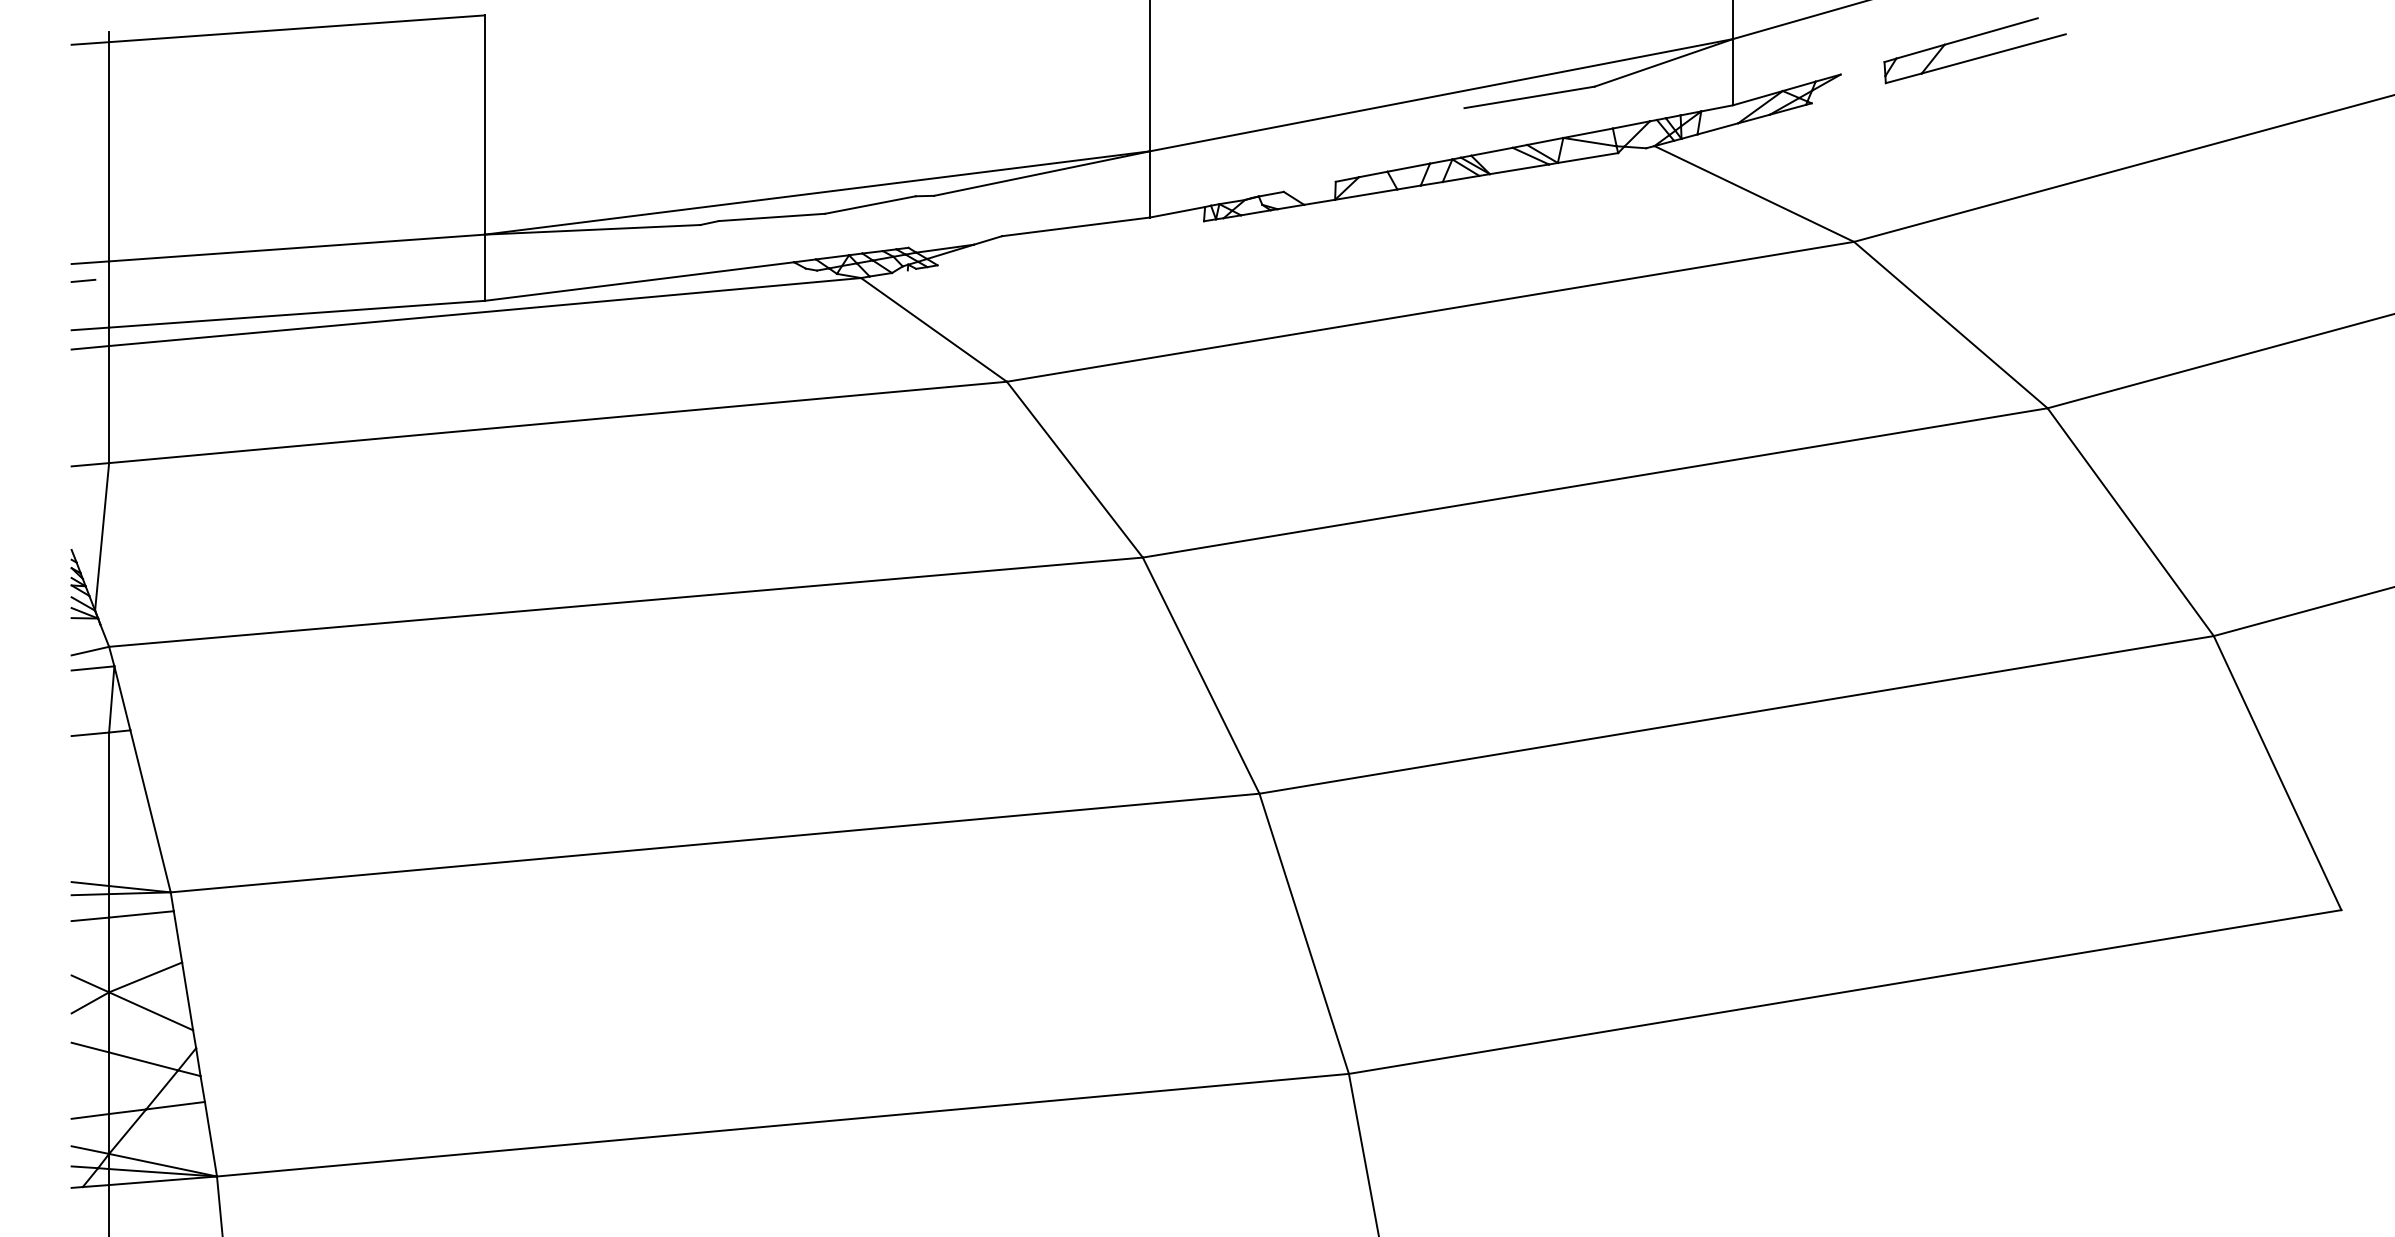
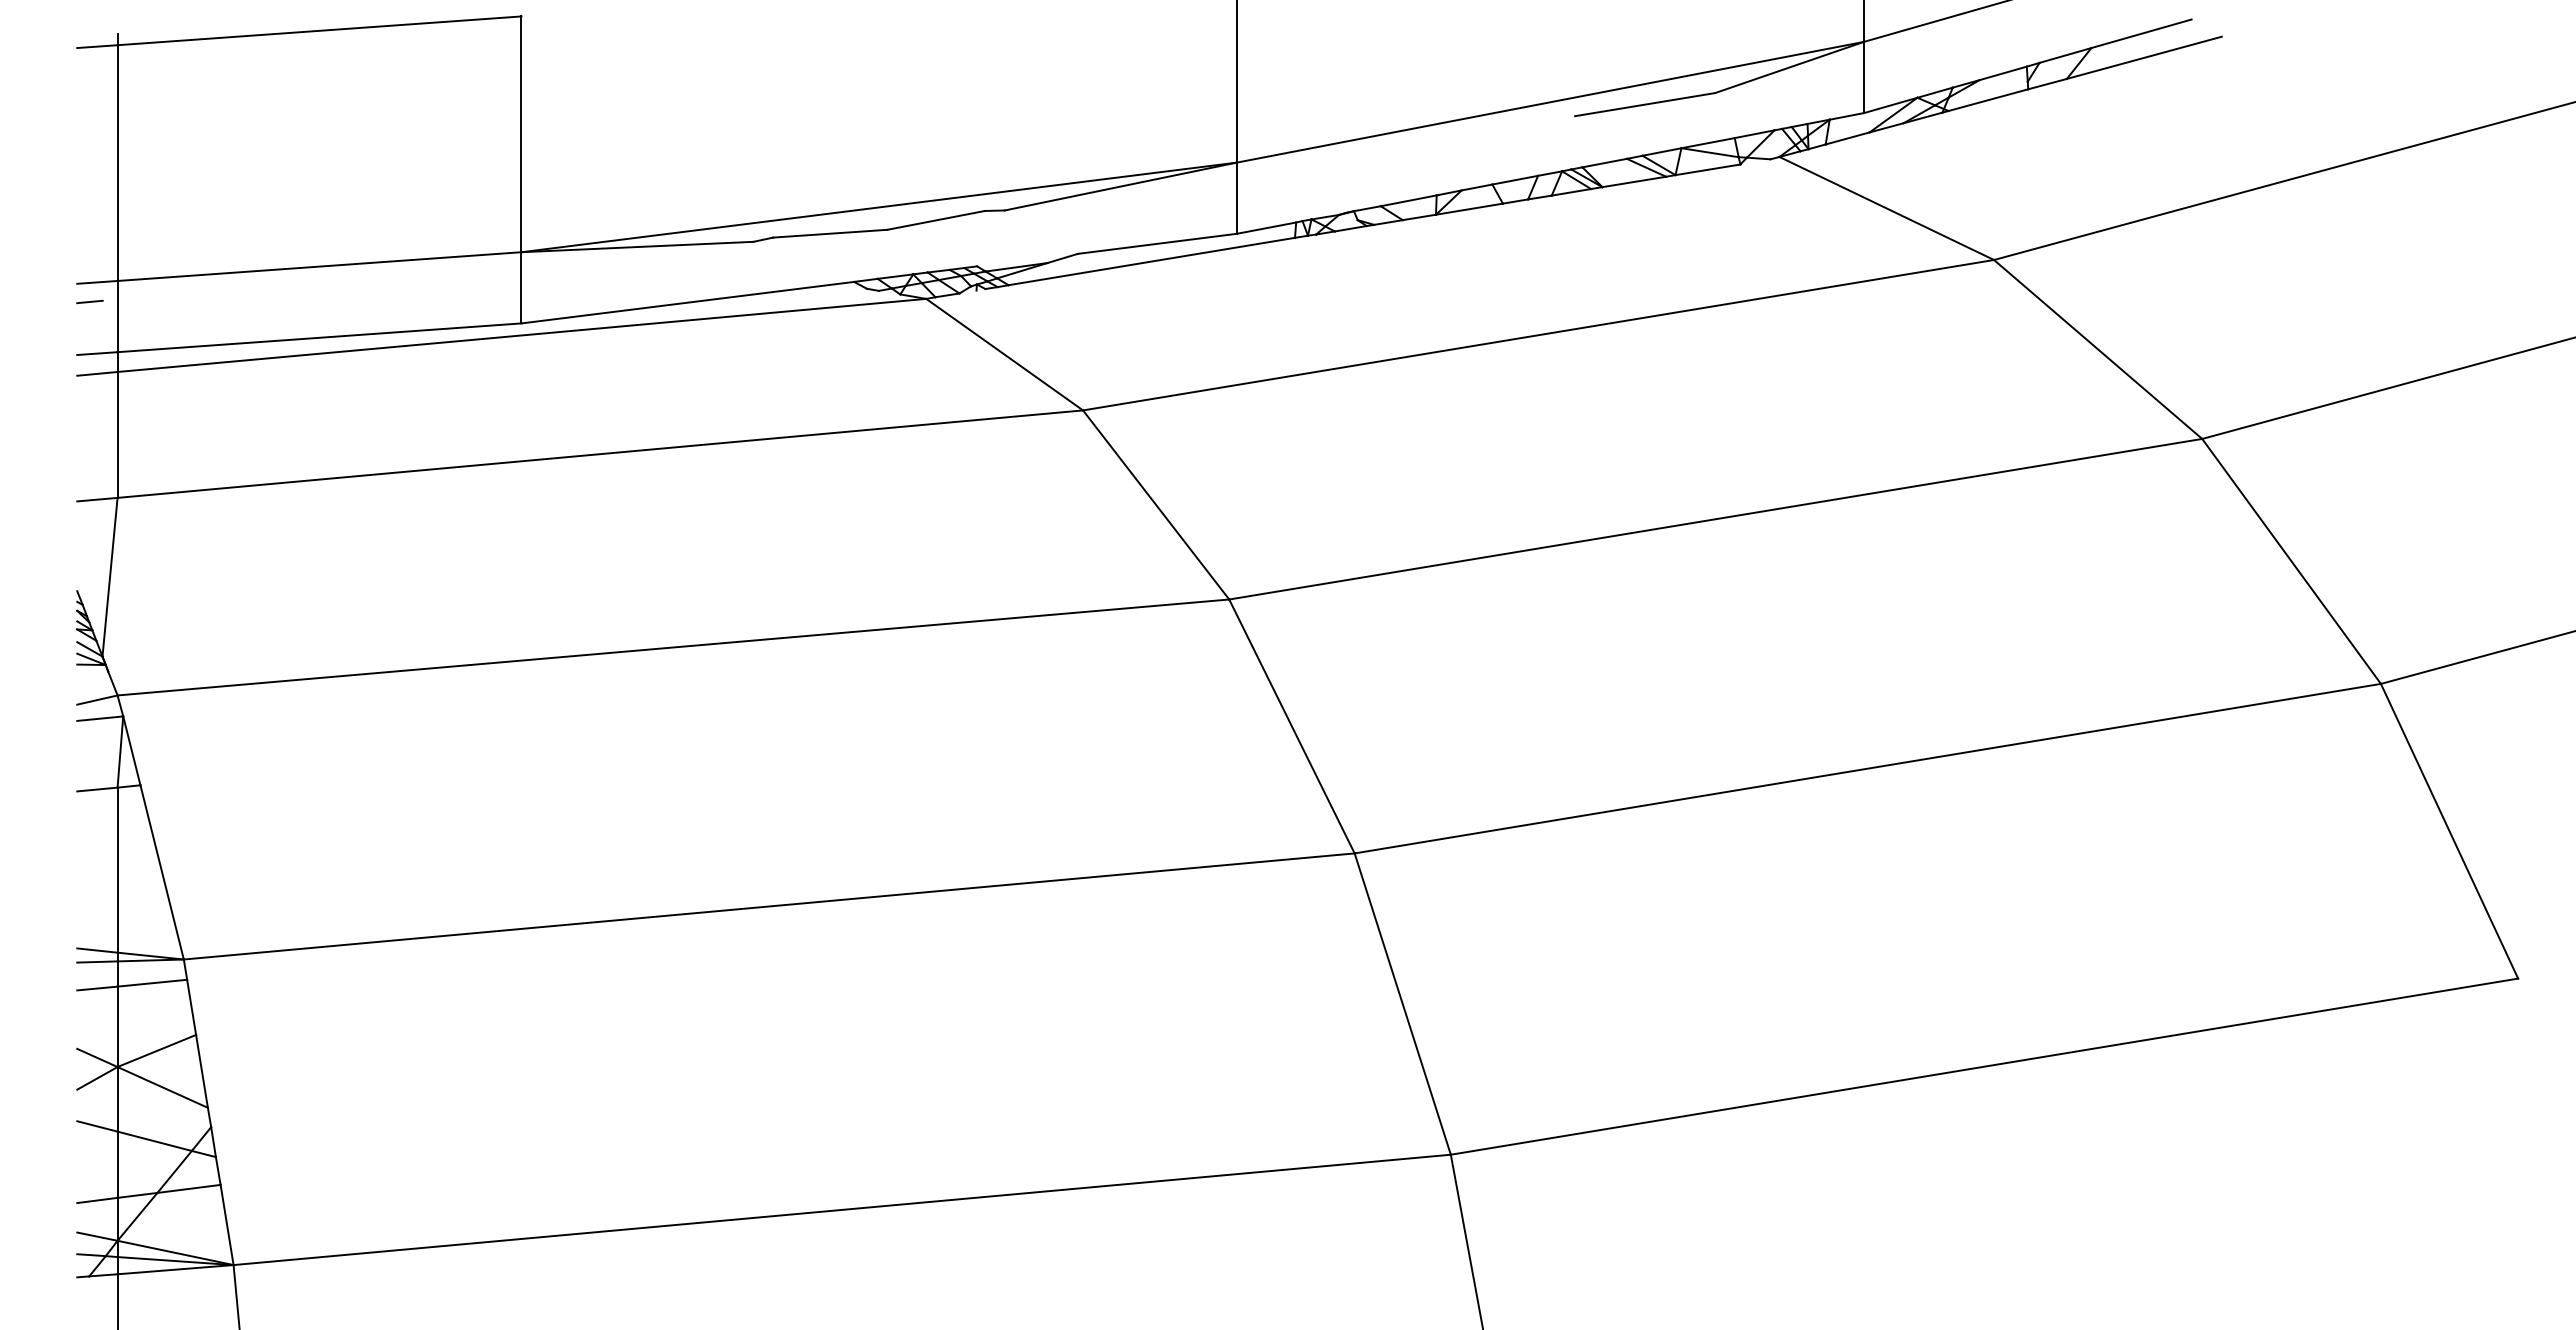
line: (1861, 68) -> (2002, 73), added
line: (1848, 93) -> (1988, 100), added
line: (1309, 186) -> (1408, 200), added
line: (1070, 243) -> (1151, 261), added

